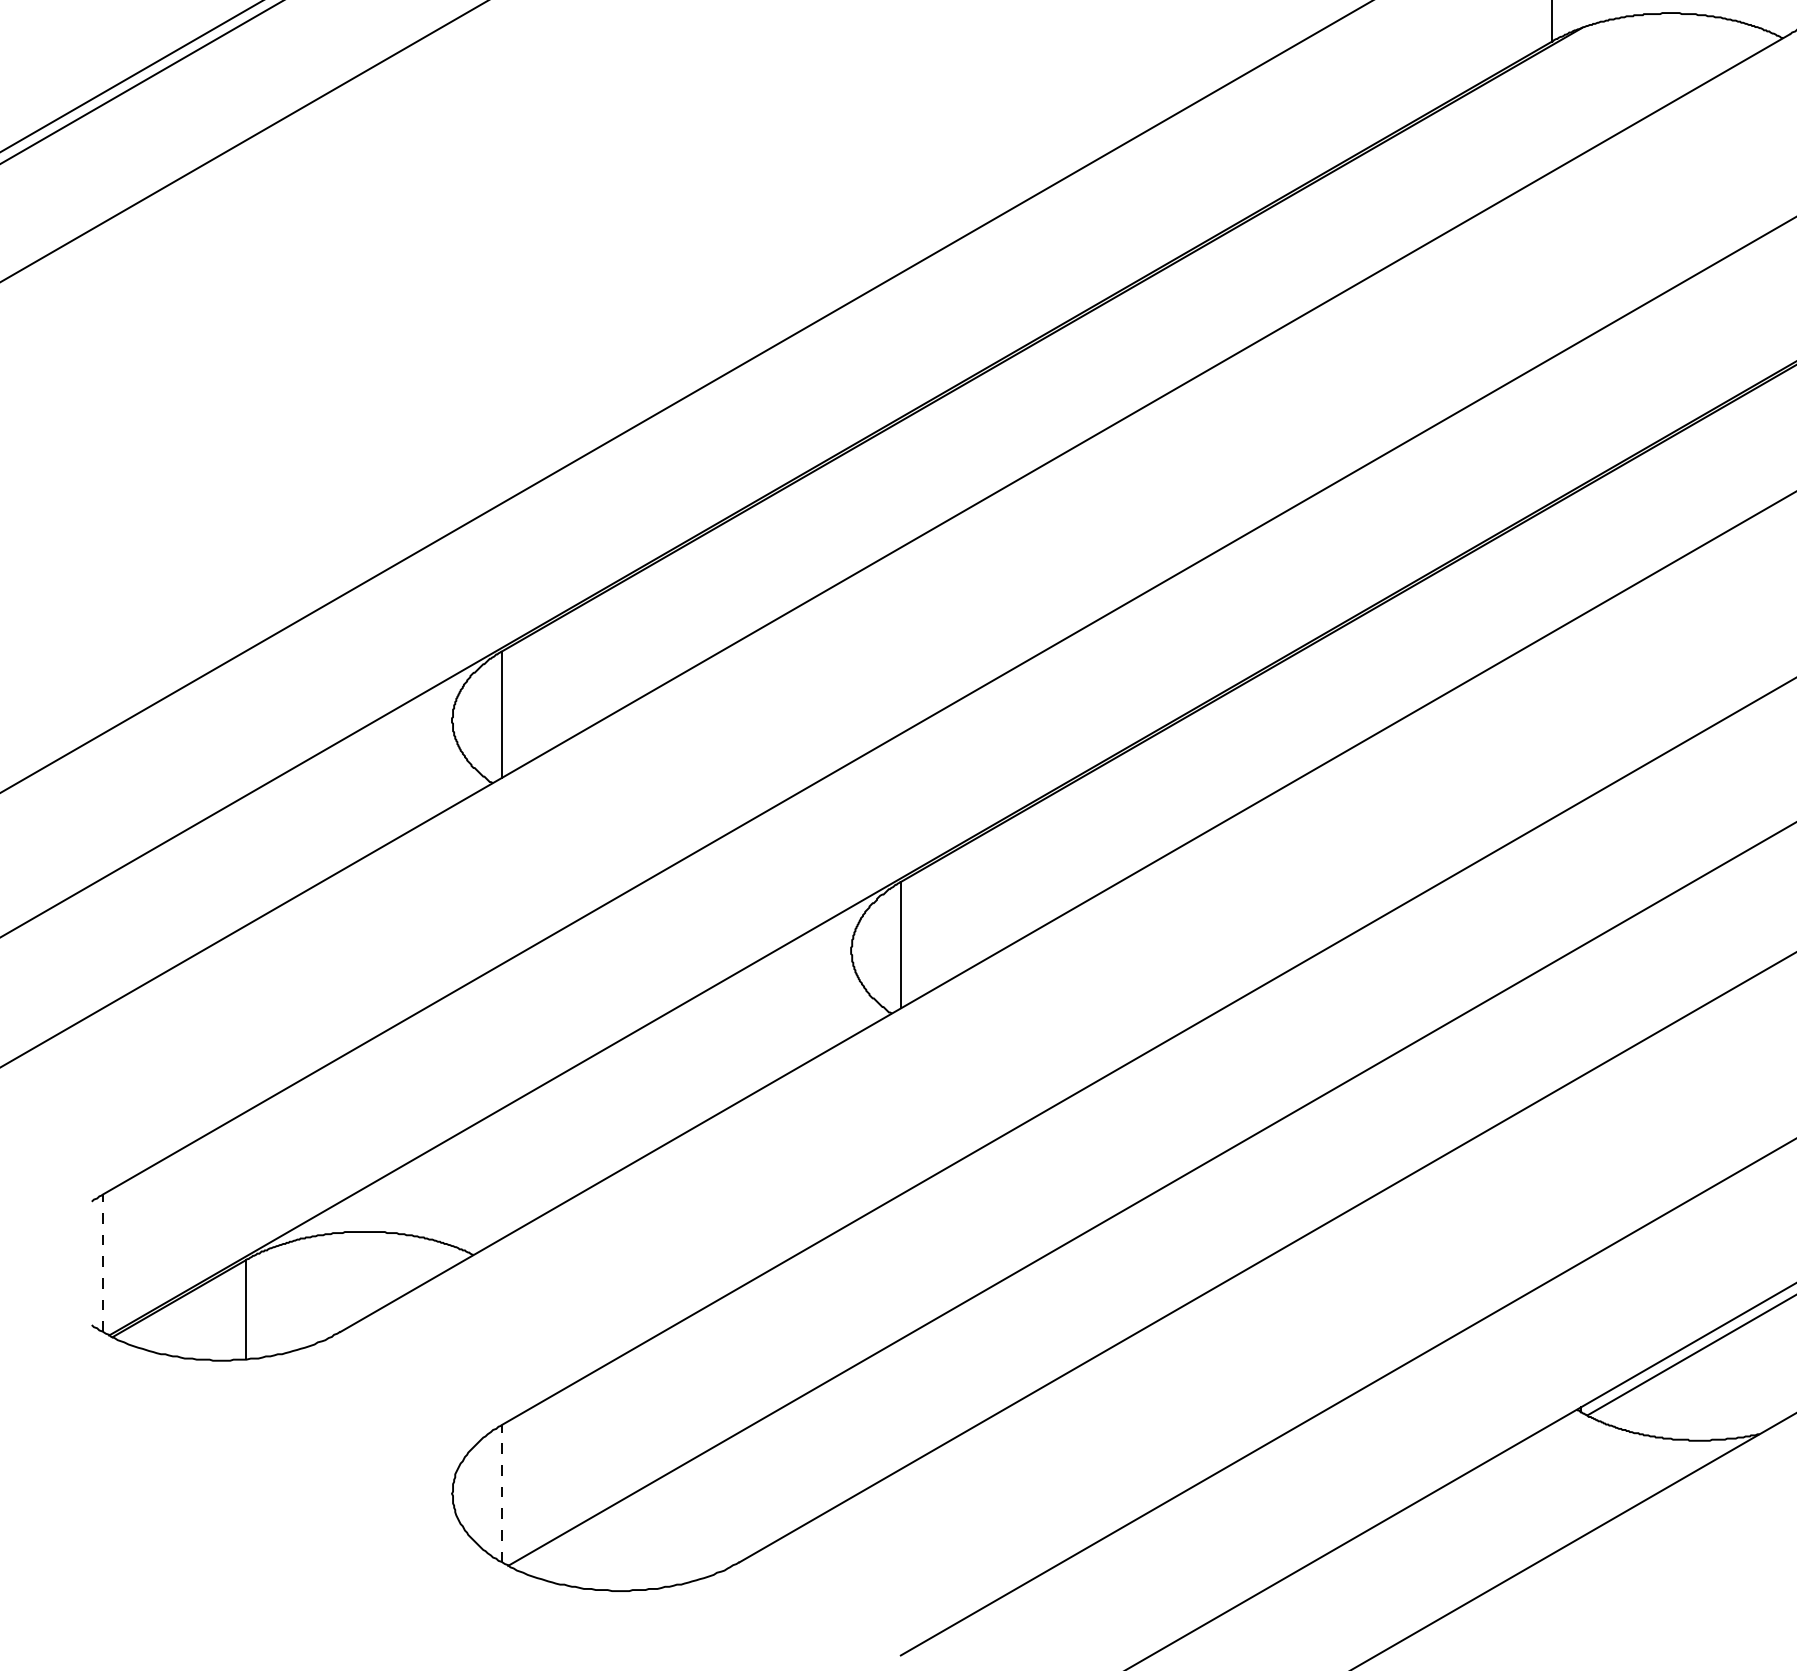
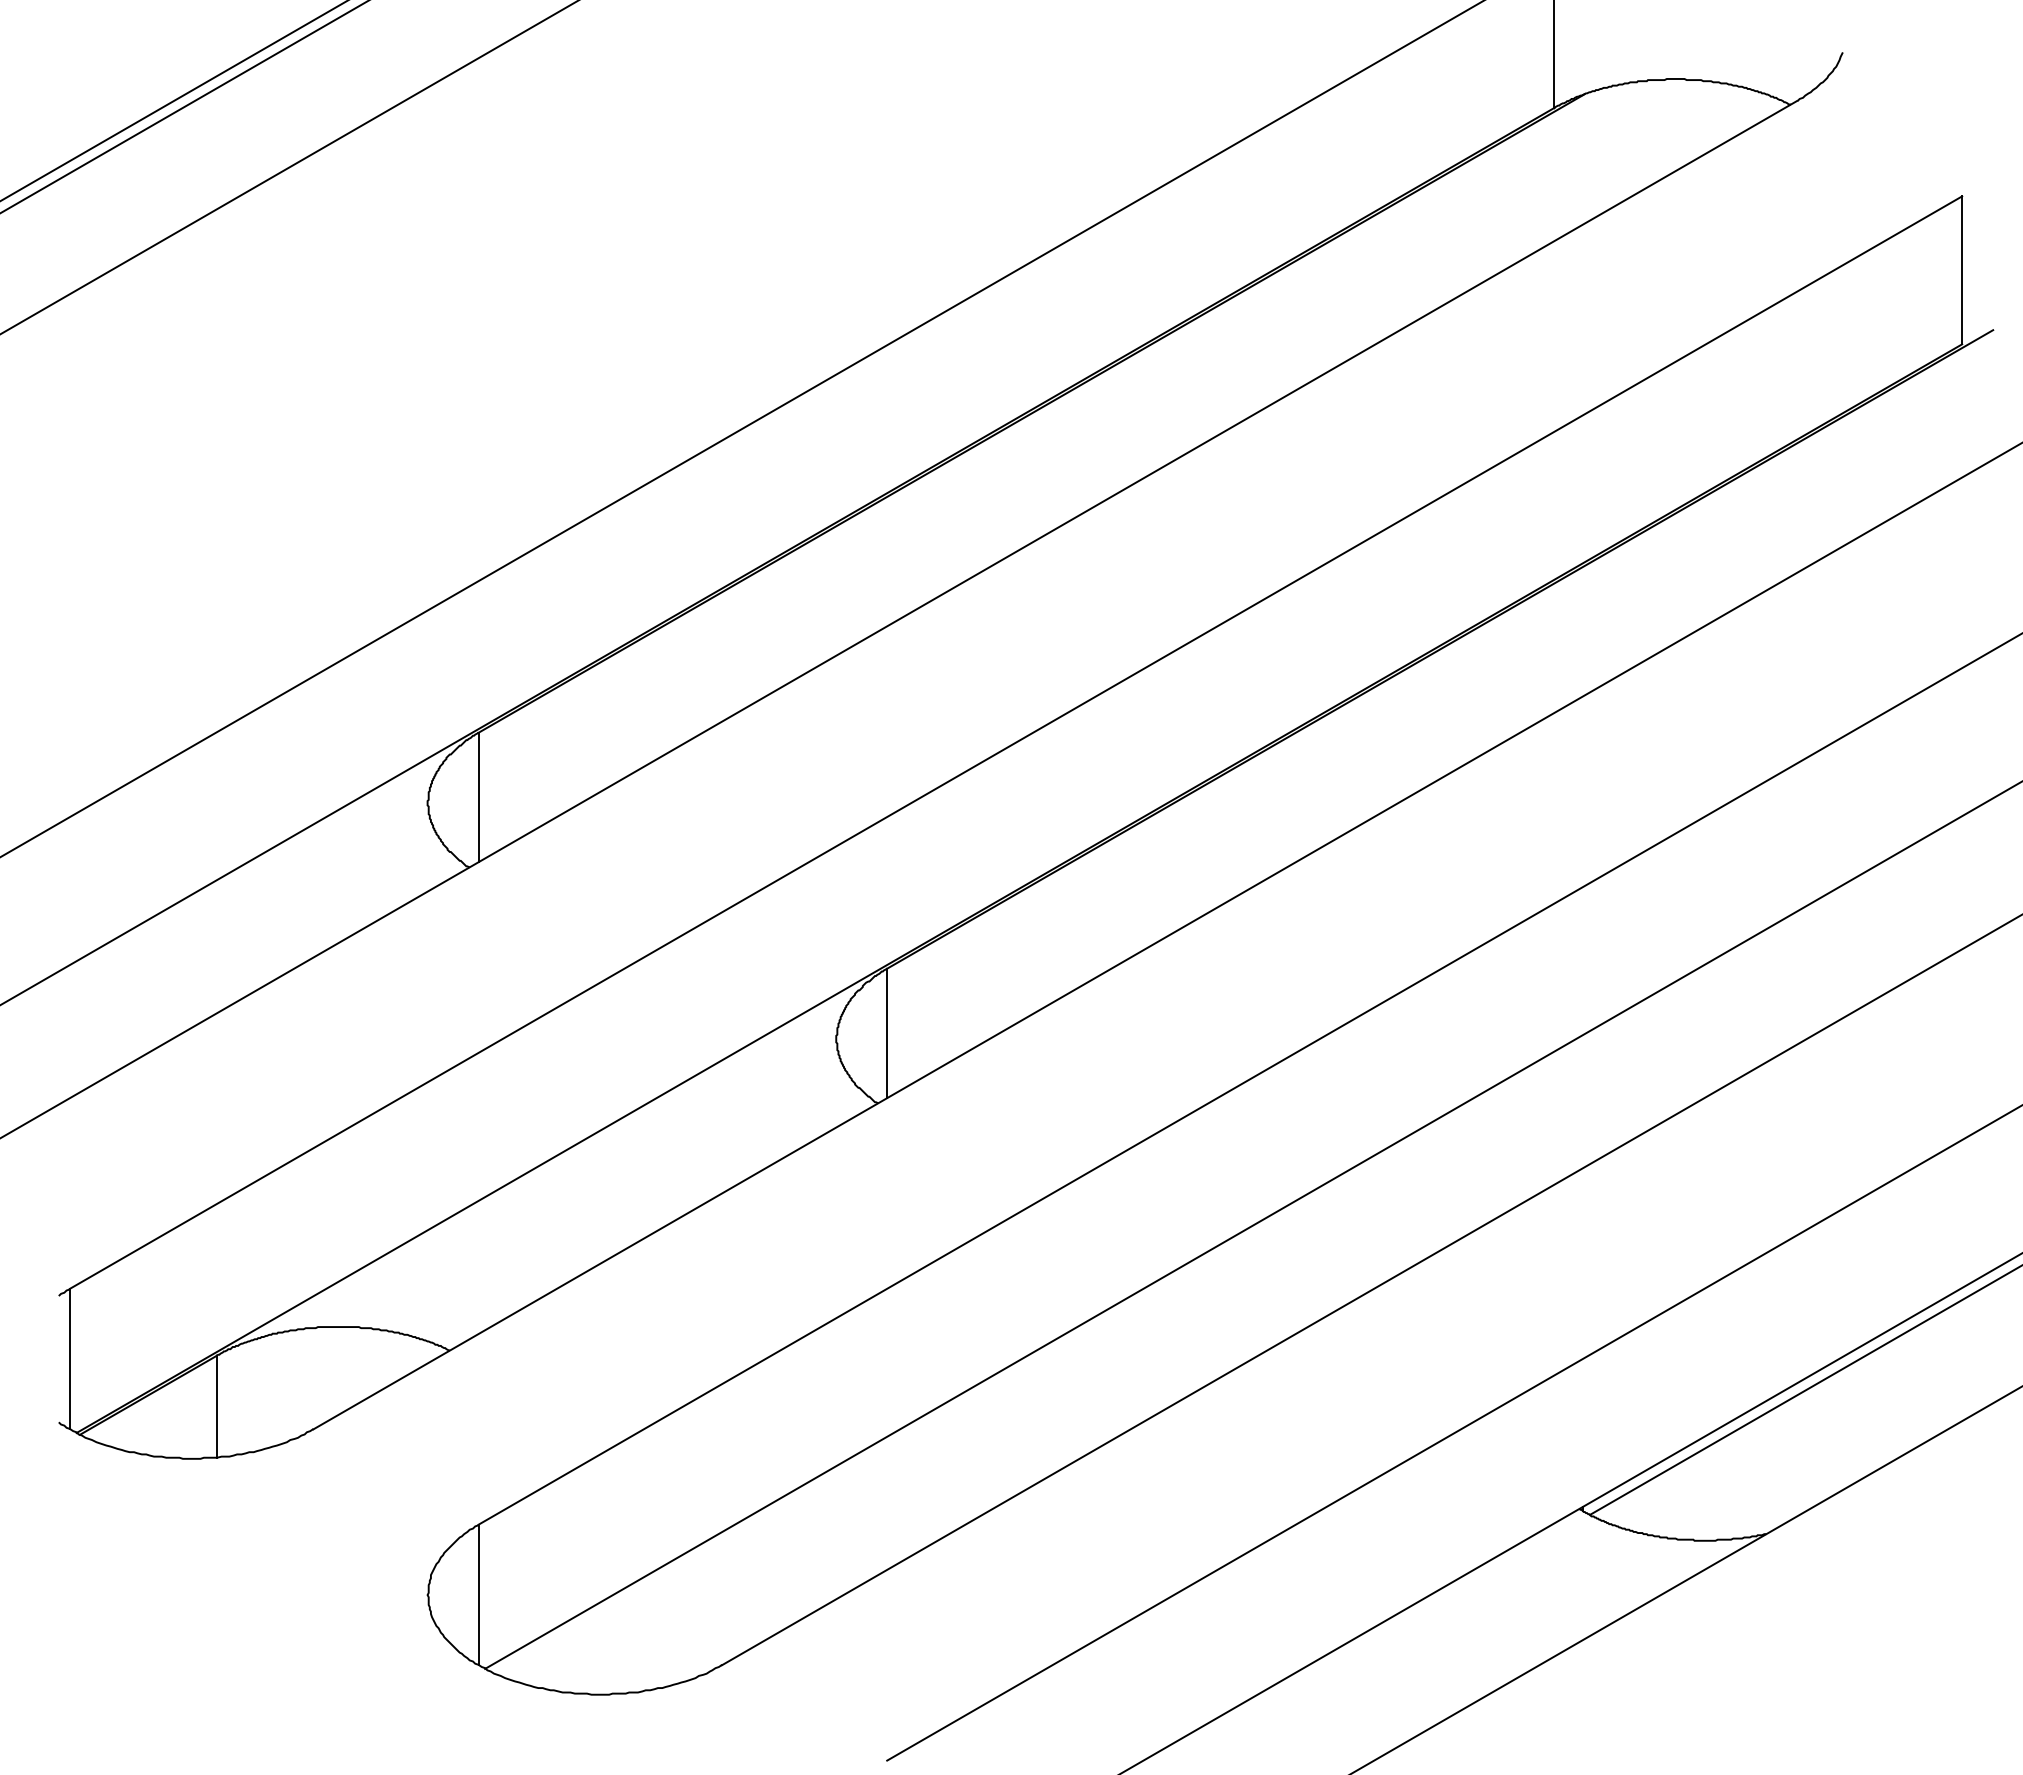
line: (102, 1262) -> (69, 1358), dashed -> solid
line: (501, 1493) -> (478, 1594), dashed -> solid

